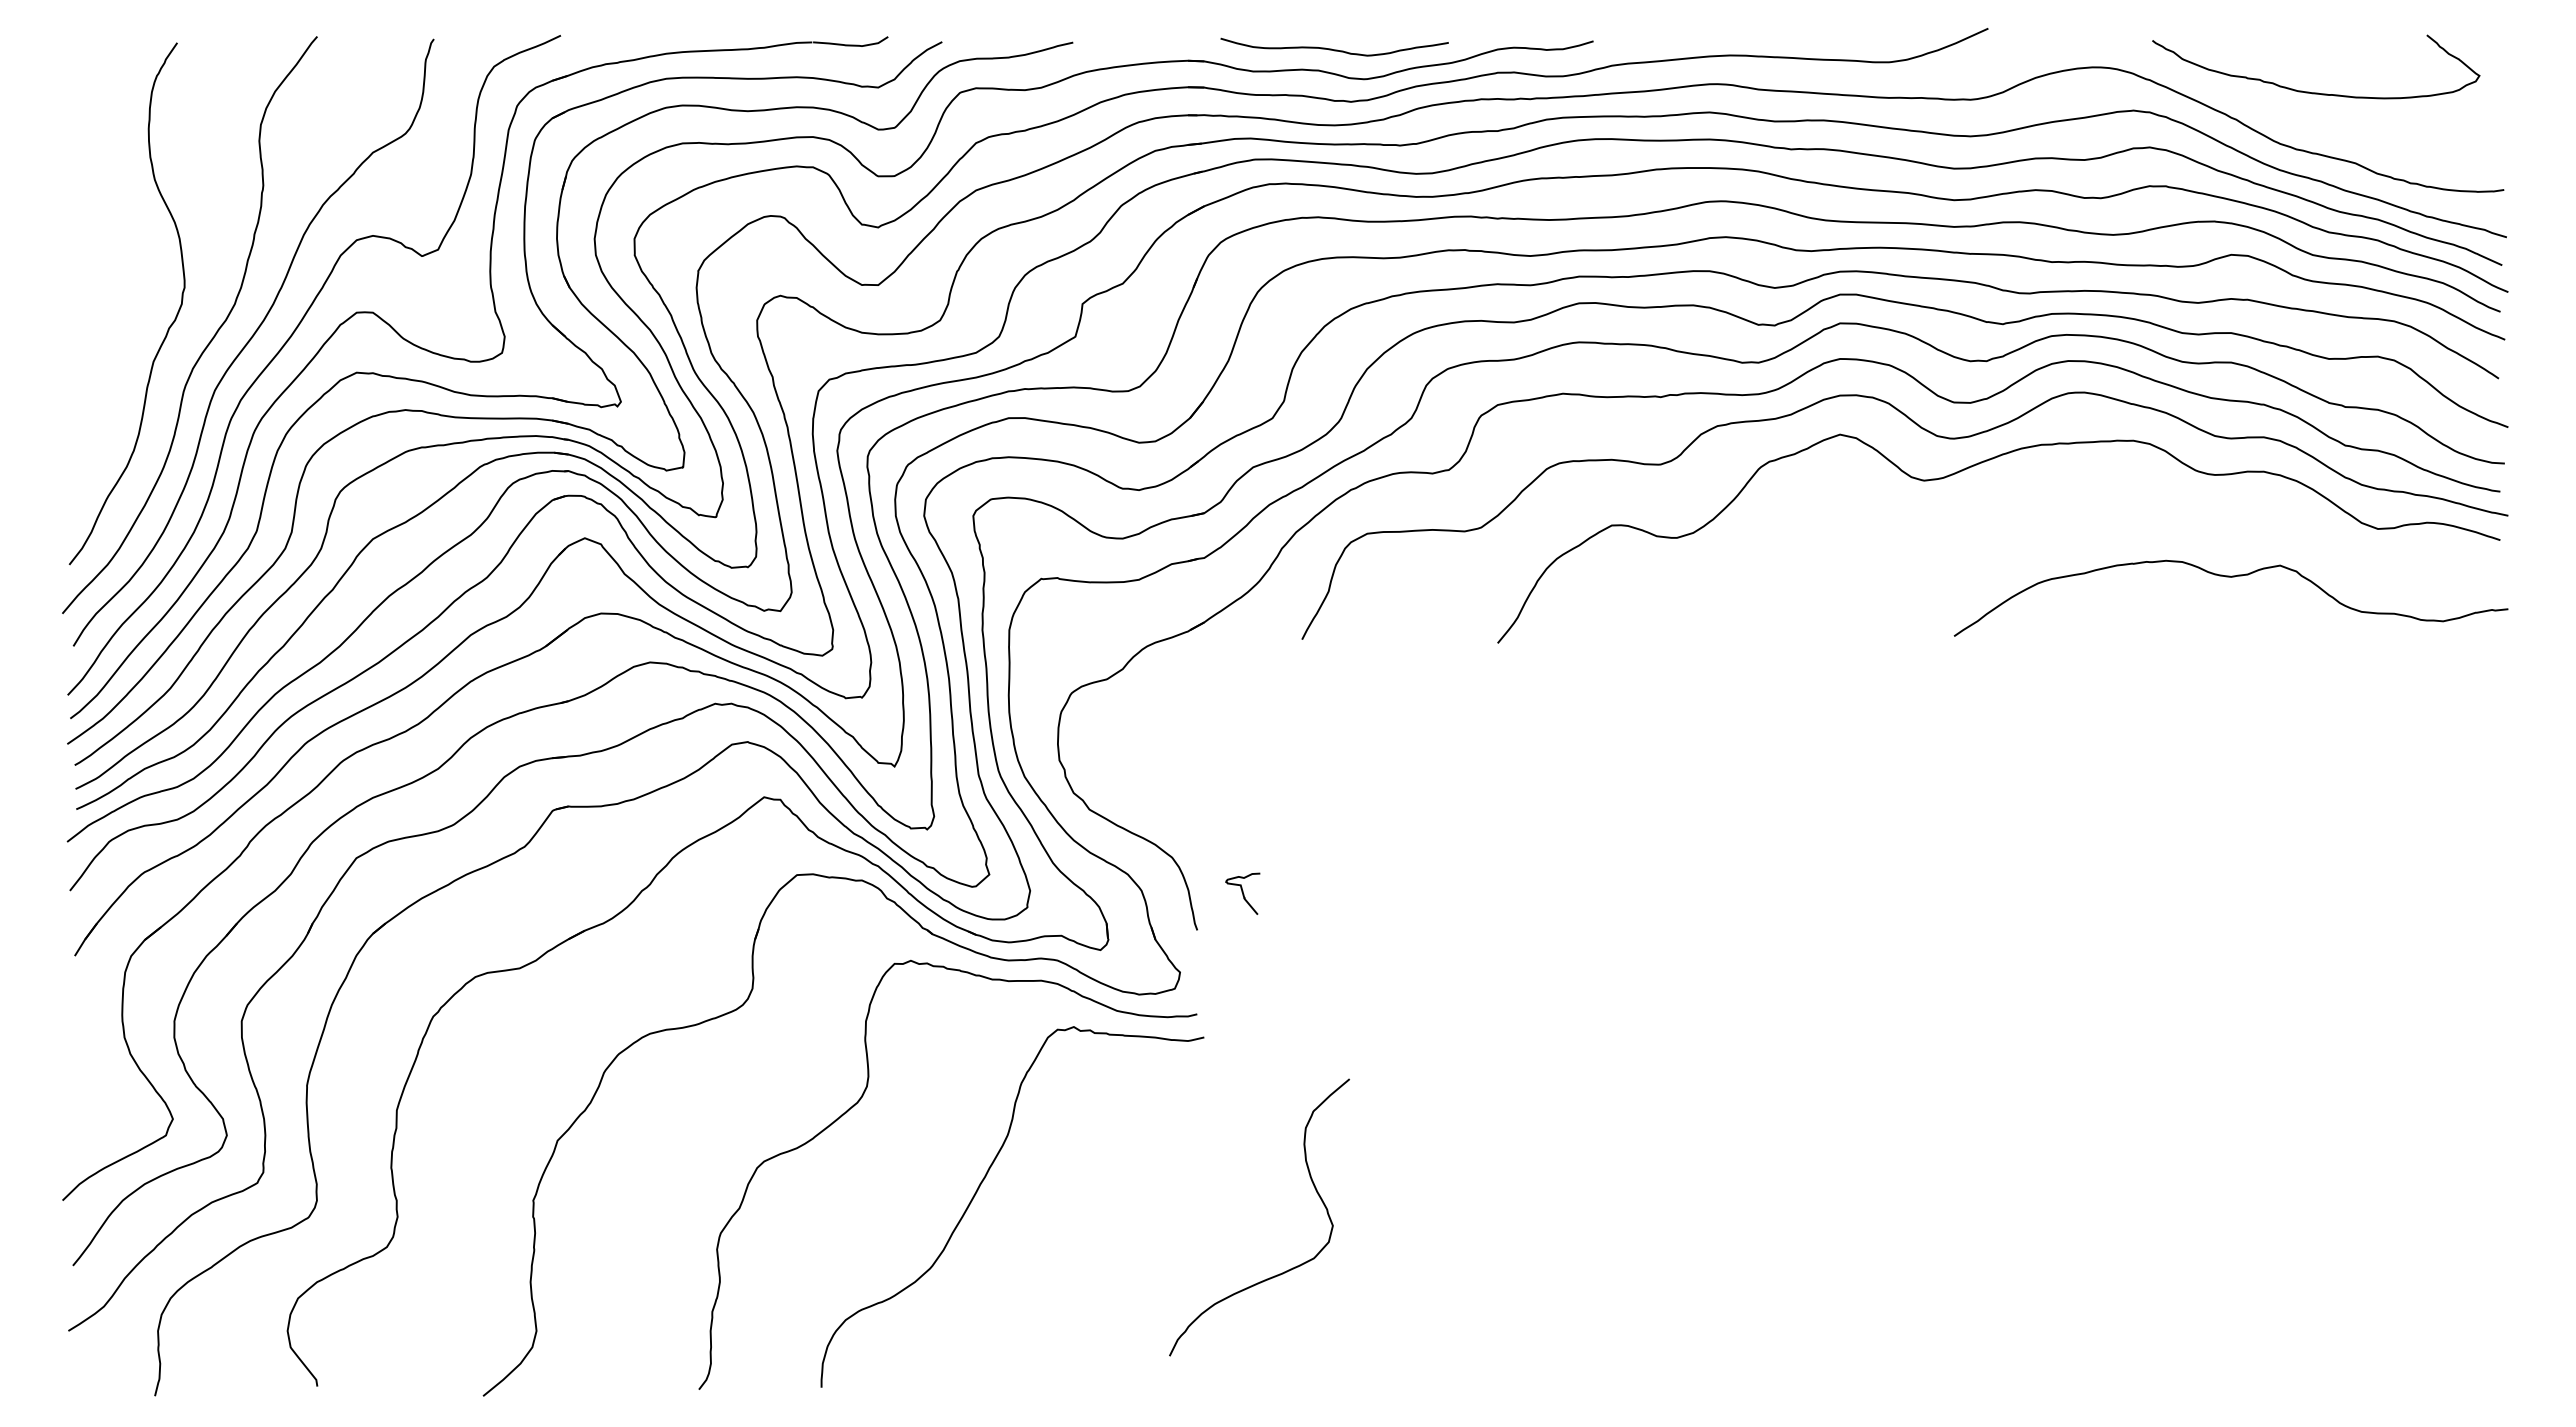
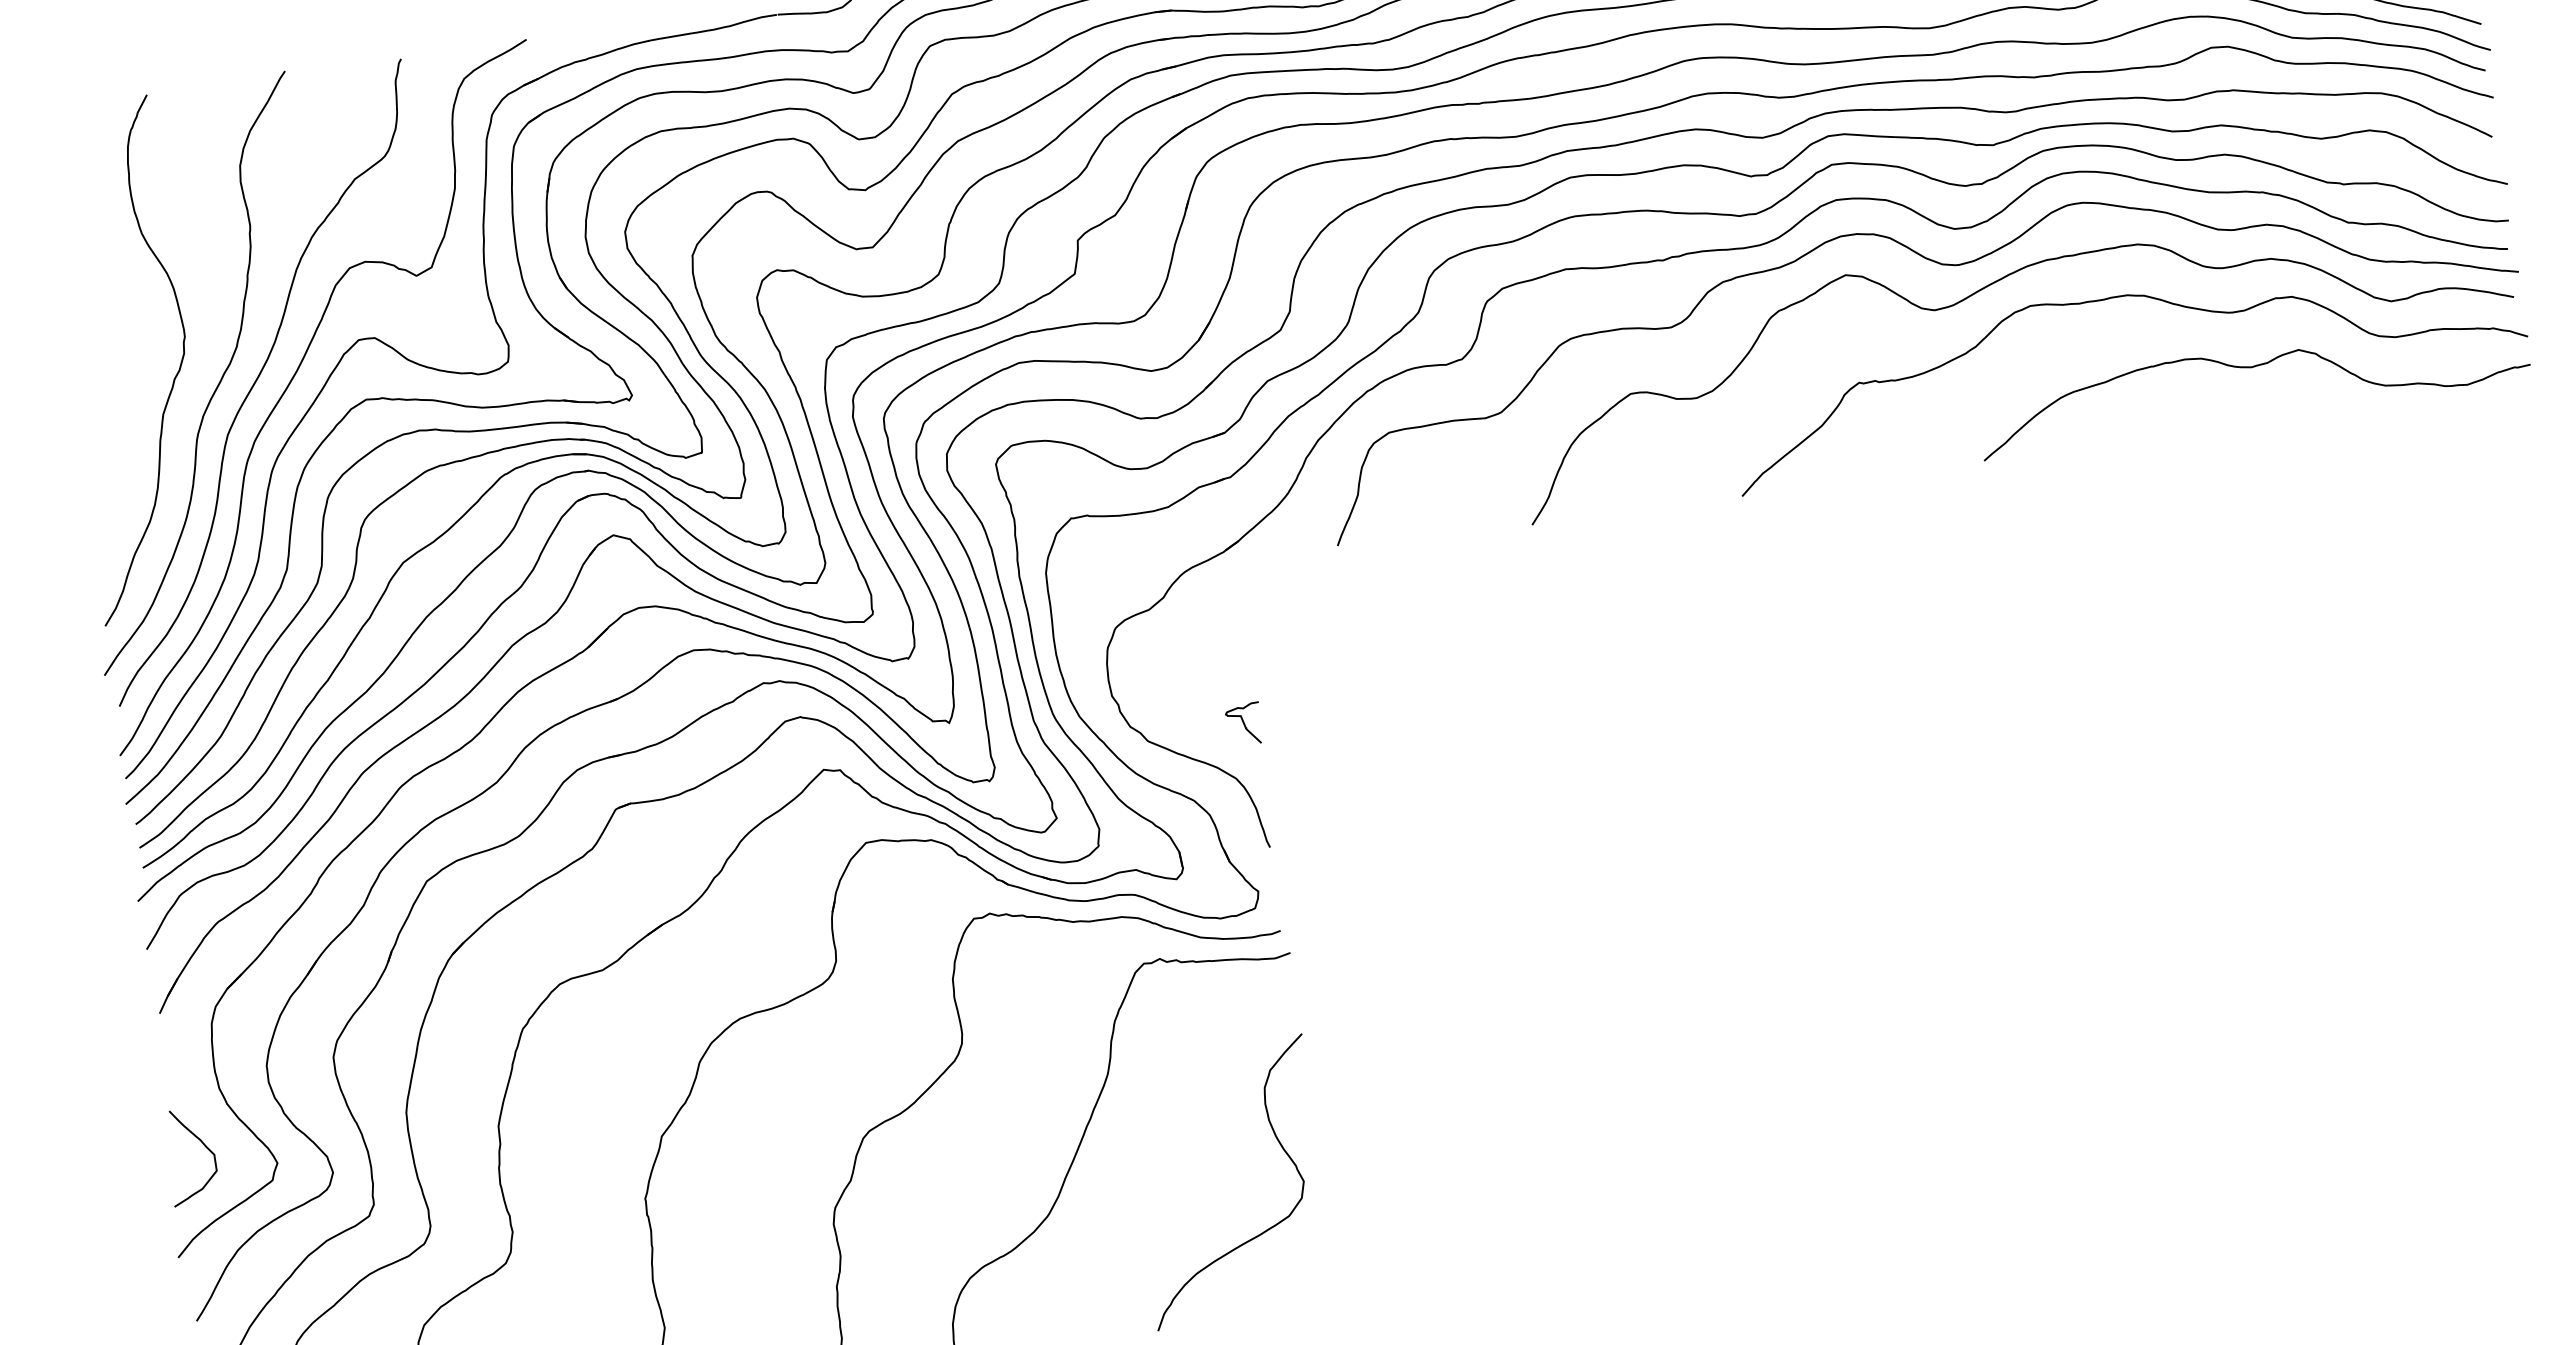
curve: (2105, 491) -> (2116, 298), added
curve: (1242, 893) -> (1243, 724), moved
curve: (102, 1093) -> (204, 1146), added
curve: (1279, 1273) -> (1256, 1235), moved

